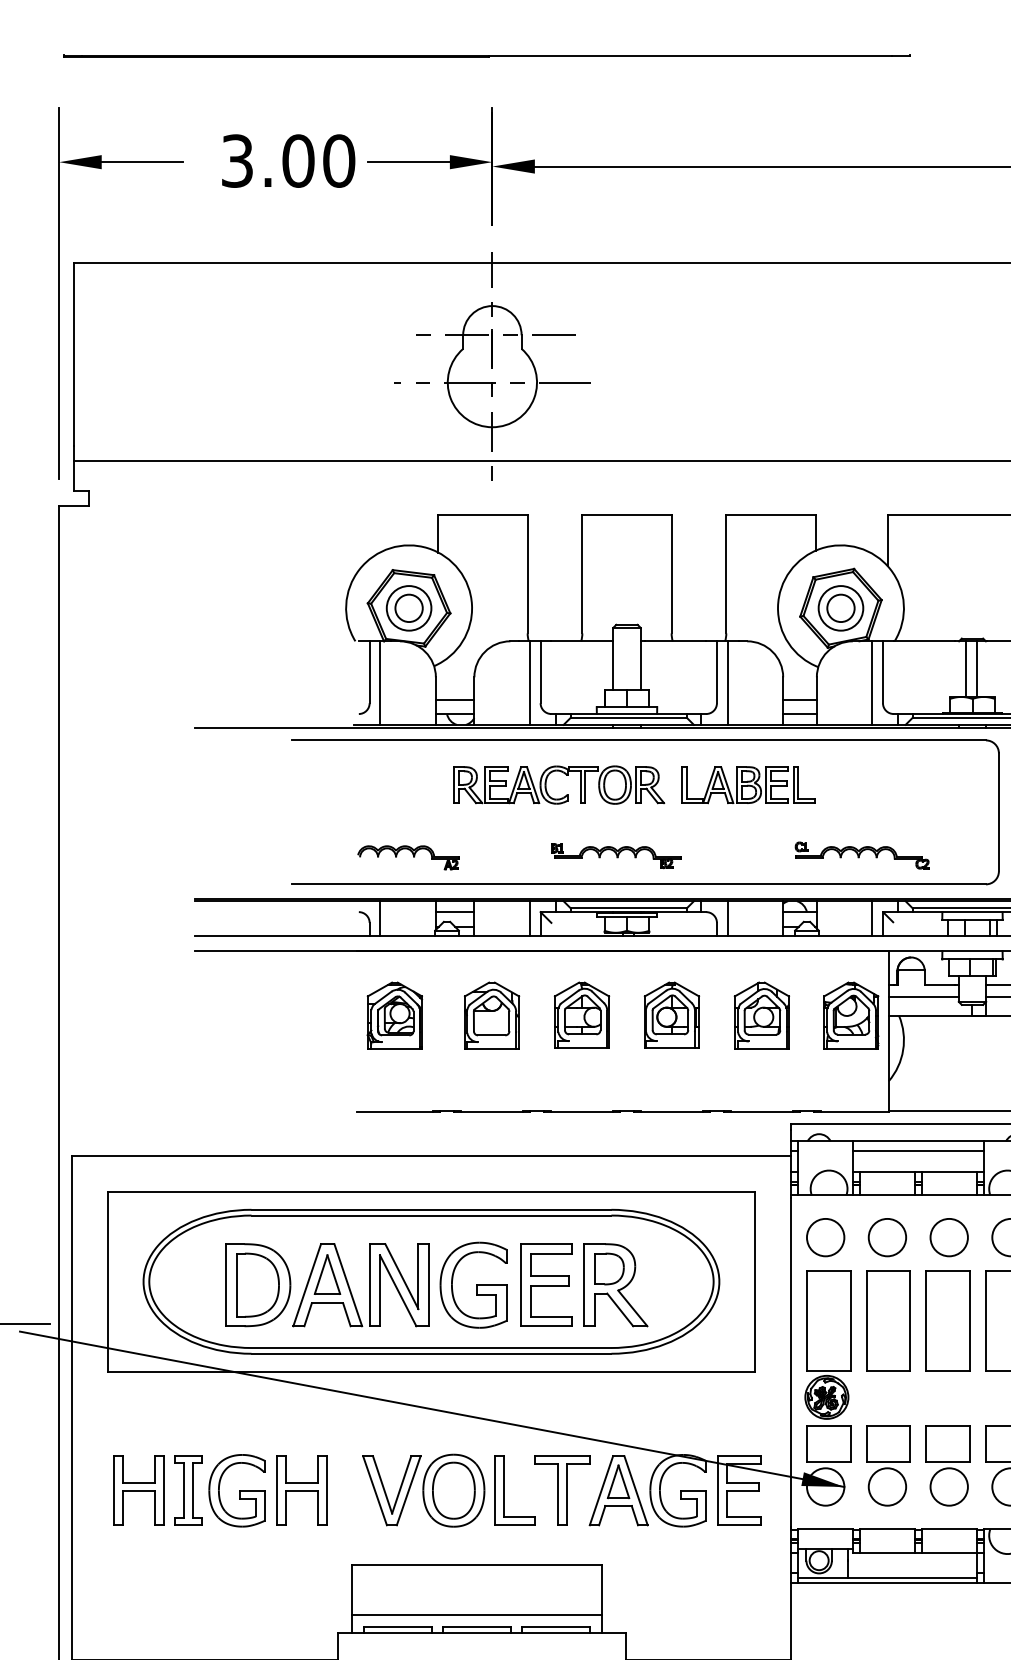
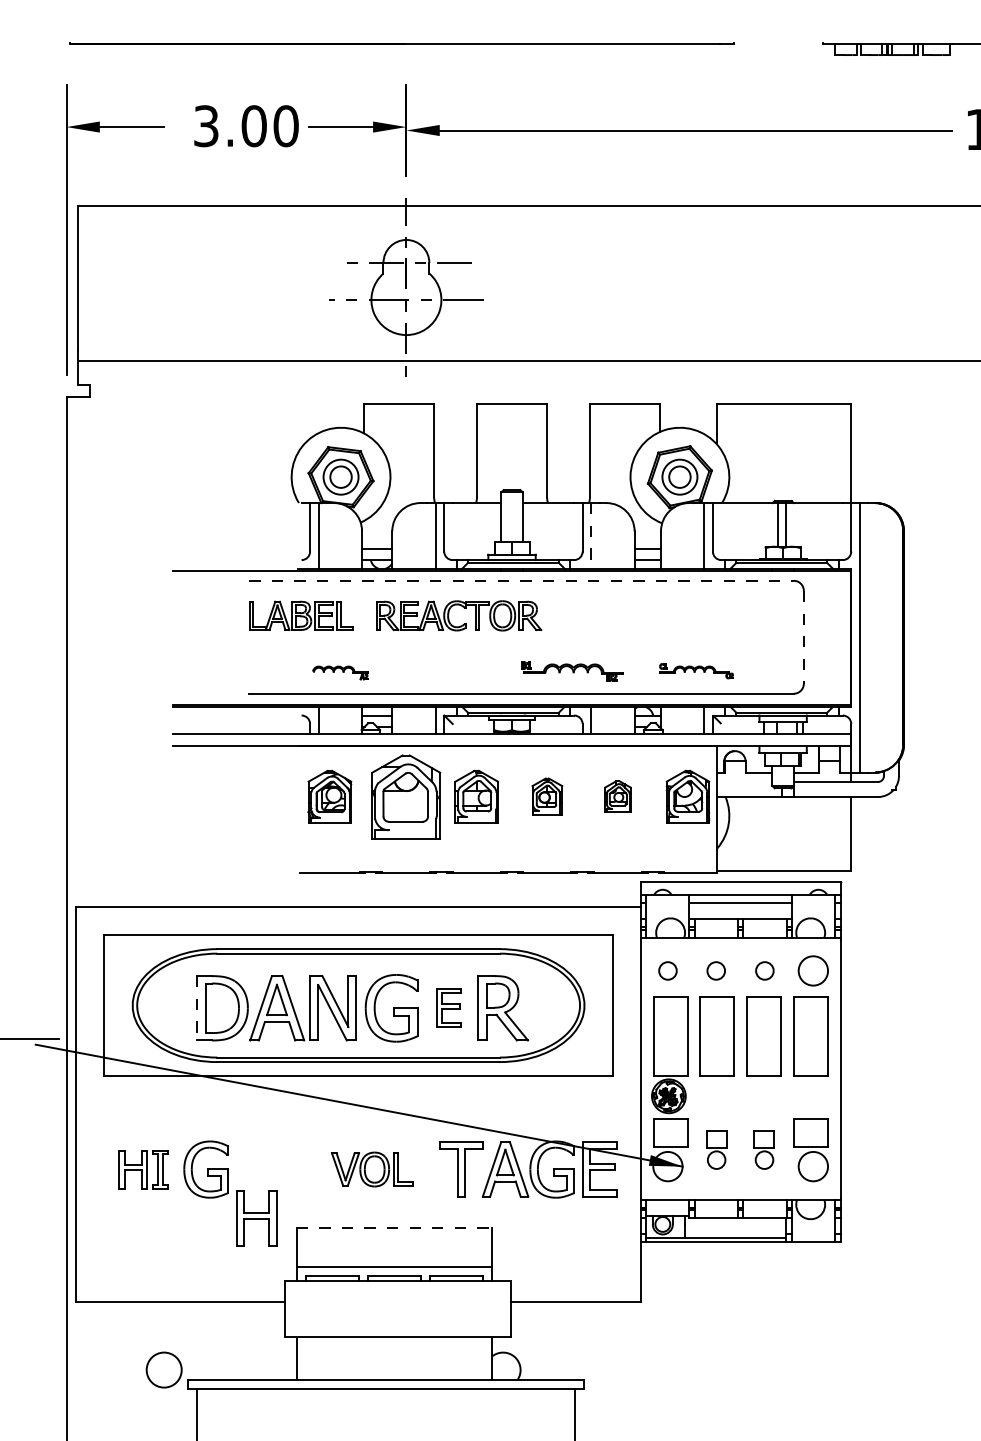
line: (728, 682) -> (591, 535), solid -> dashed
line: (639, 740) -> (521, 580), solid -> dashed
part: (748, 784) -> (301, 615), moved
line: (998, 812) -> (803, 637), solid -> dashed
part: (616, 855) -> (572, 671), moved
part: (862, 855) -> (696, 671), size x0.7
part: (408, 857) -> (340, 672), size x0.7
line: (923, 997) -> (744, 782), removed
part: (491, 1015) -> (405, 796), size x1.6
part: (672, 1015) -> (547, 796), size x0.7
part: (761, 1015) -> (617, 796), size x0.6
circle: (825, 1237) -> (667, 970), size x0.6
circle: (886, 1237) -> (715, 970), size x0.6
circle: (948, 1237) -> (764, 970), size x0.6
part: (546, 1284) -> (448, 1007), size x0.6
line: (226, 1285) -> (197, 1008), solid -> dashed
part: (887, 1466) -> (716, 1150), size x0.6
part: (947, 1466) -> (763, 1150), size x0.6
part: (157, 1490) -> (143, 1169), size x0.7
part: (301, 1490) -> (256, 1218), moved
part: (449, 1490) -> (372, 1169), size x0.6
line: (477, 1564) -> (394, 1227), solid -> dashed

